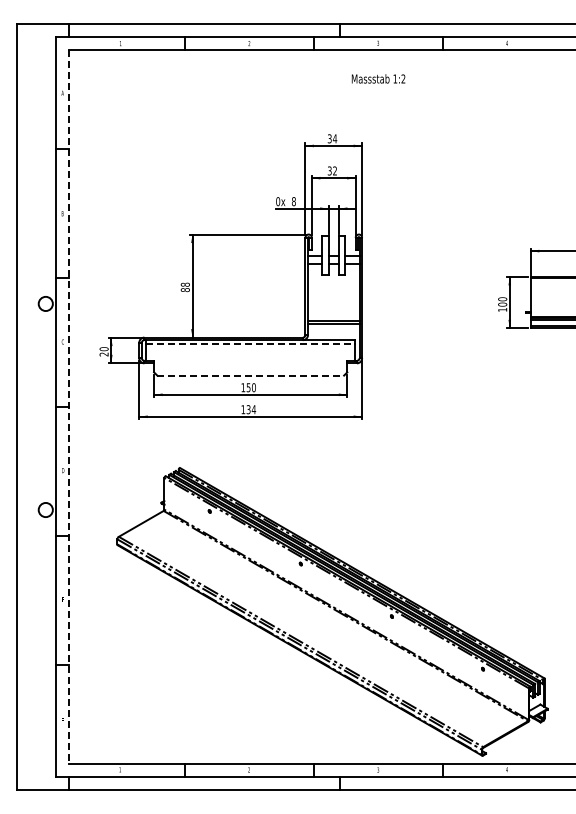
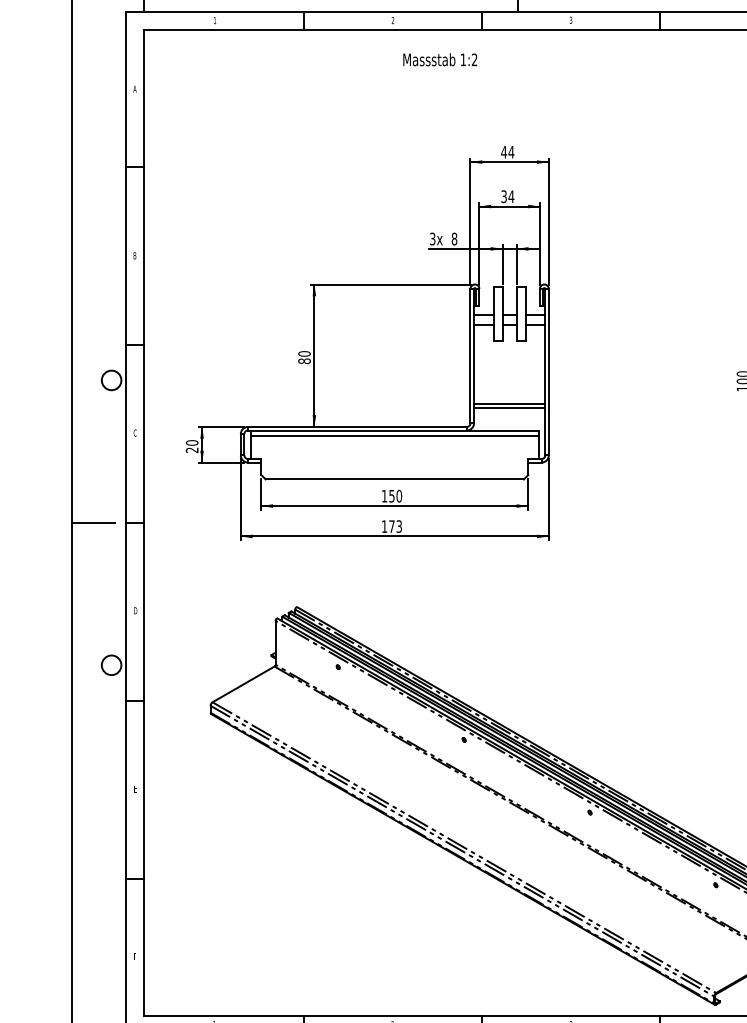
text: (378, 78) -> (440, 59), moved
text: (329, 138) -> (503, 151), 34 -> 44
text: (334, 170) -> (510, 196), 32 -> 34
text: (278, 201) -> (433, 238), 0x -> 3x
text: (185, 284) -> (304, 353), 88 -> 80
line: (251, 344) -> (395, 436), dashed -> solid
line: (251, 375) -> (395, 479), dashed -> solid
line: (32, 407) -> (93, 523), added
line: (69, 407) -> (144, 523), dashed -> solid
text: (251, 409) -> (395, 526), 134 -> 173

